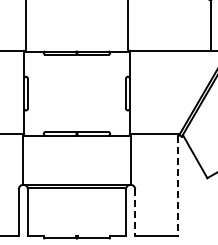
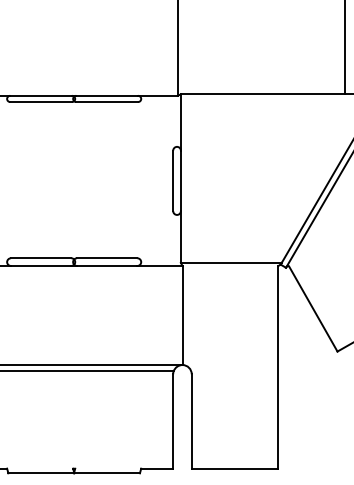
line: (178, 186) -> (279, 368), dashed -> solid
line: (135, 213) -> (192, 422), dashed -> solid

